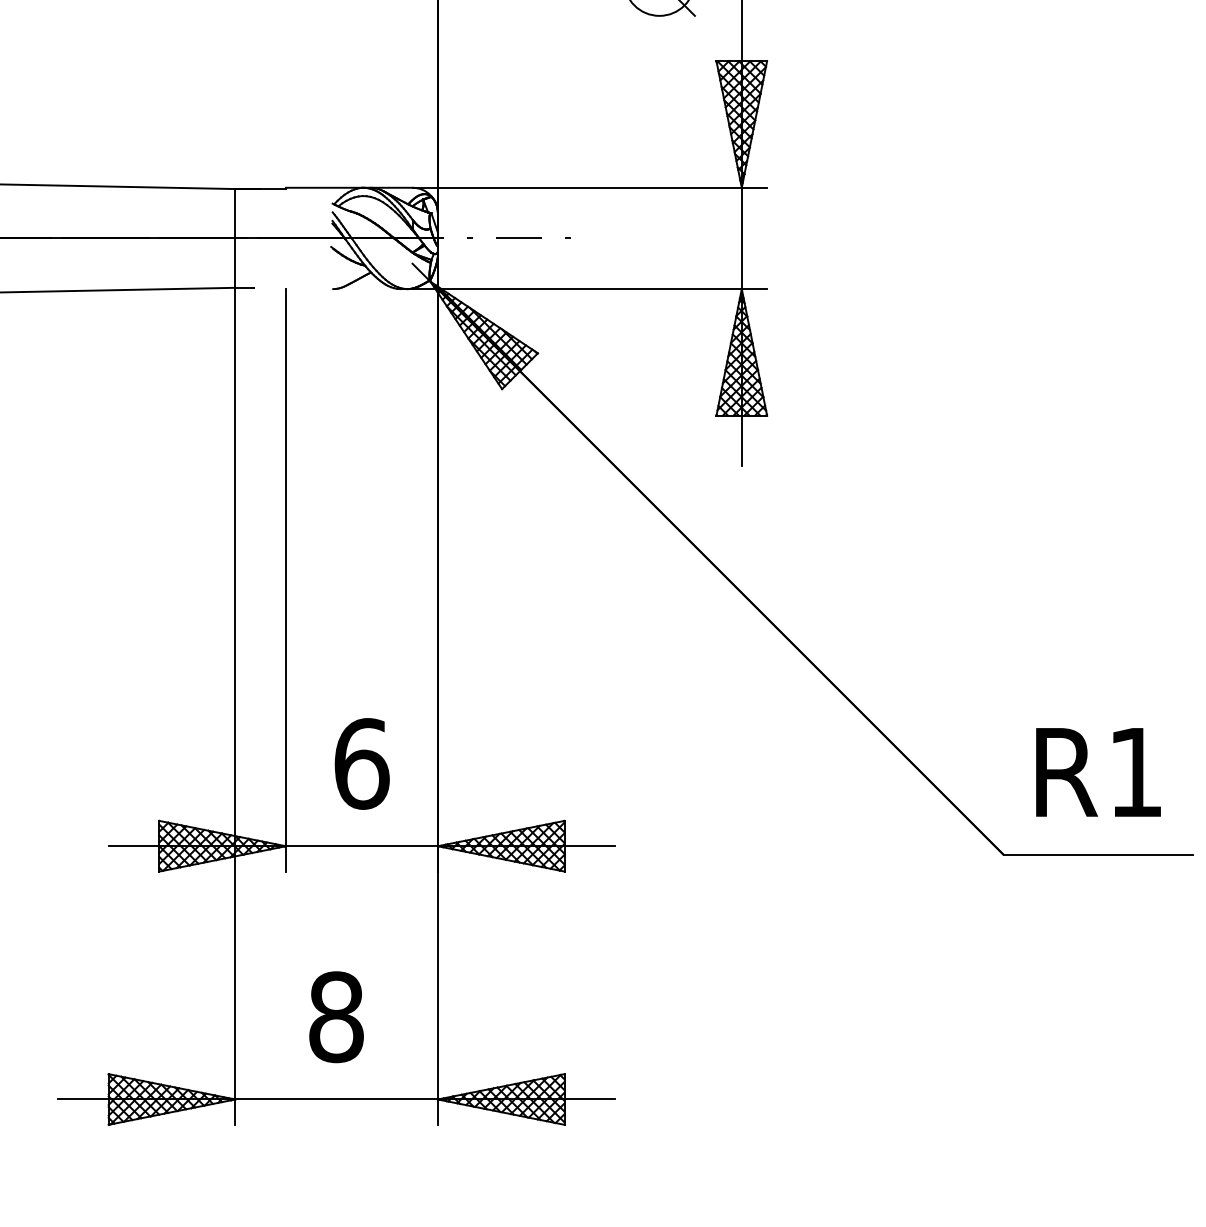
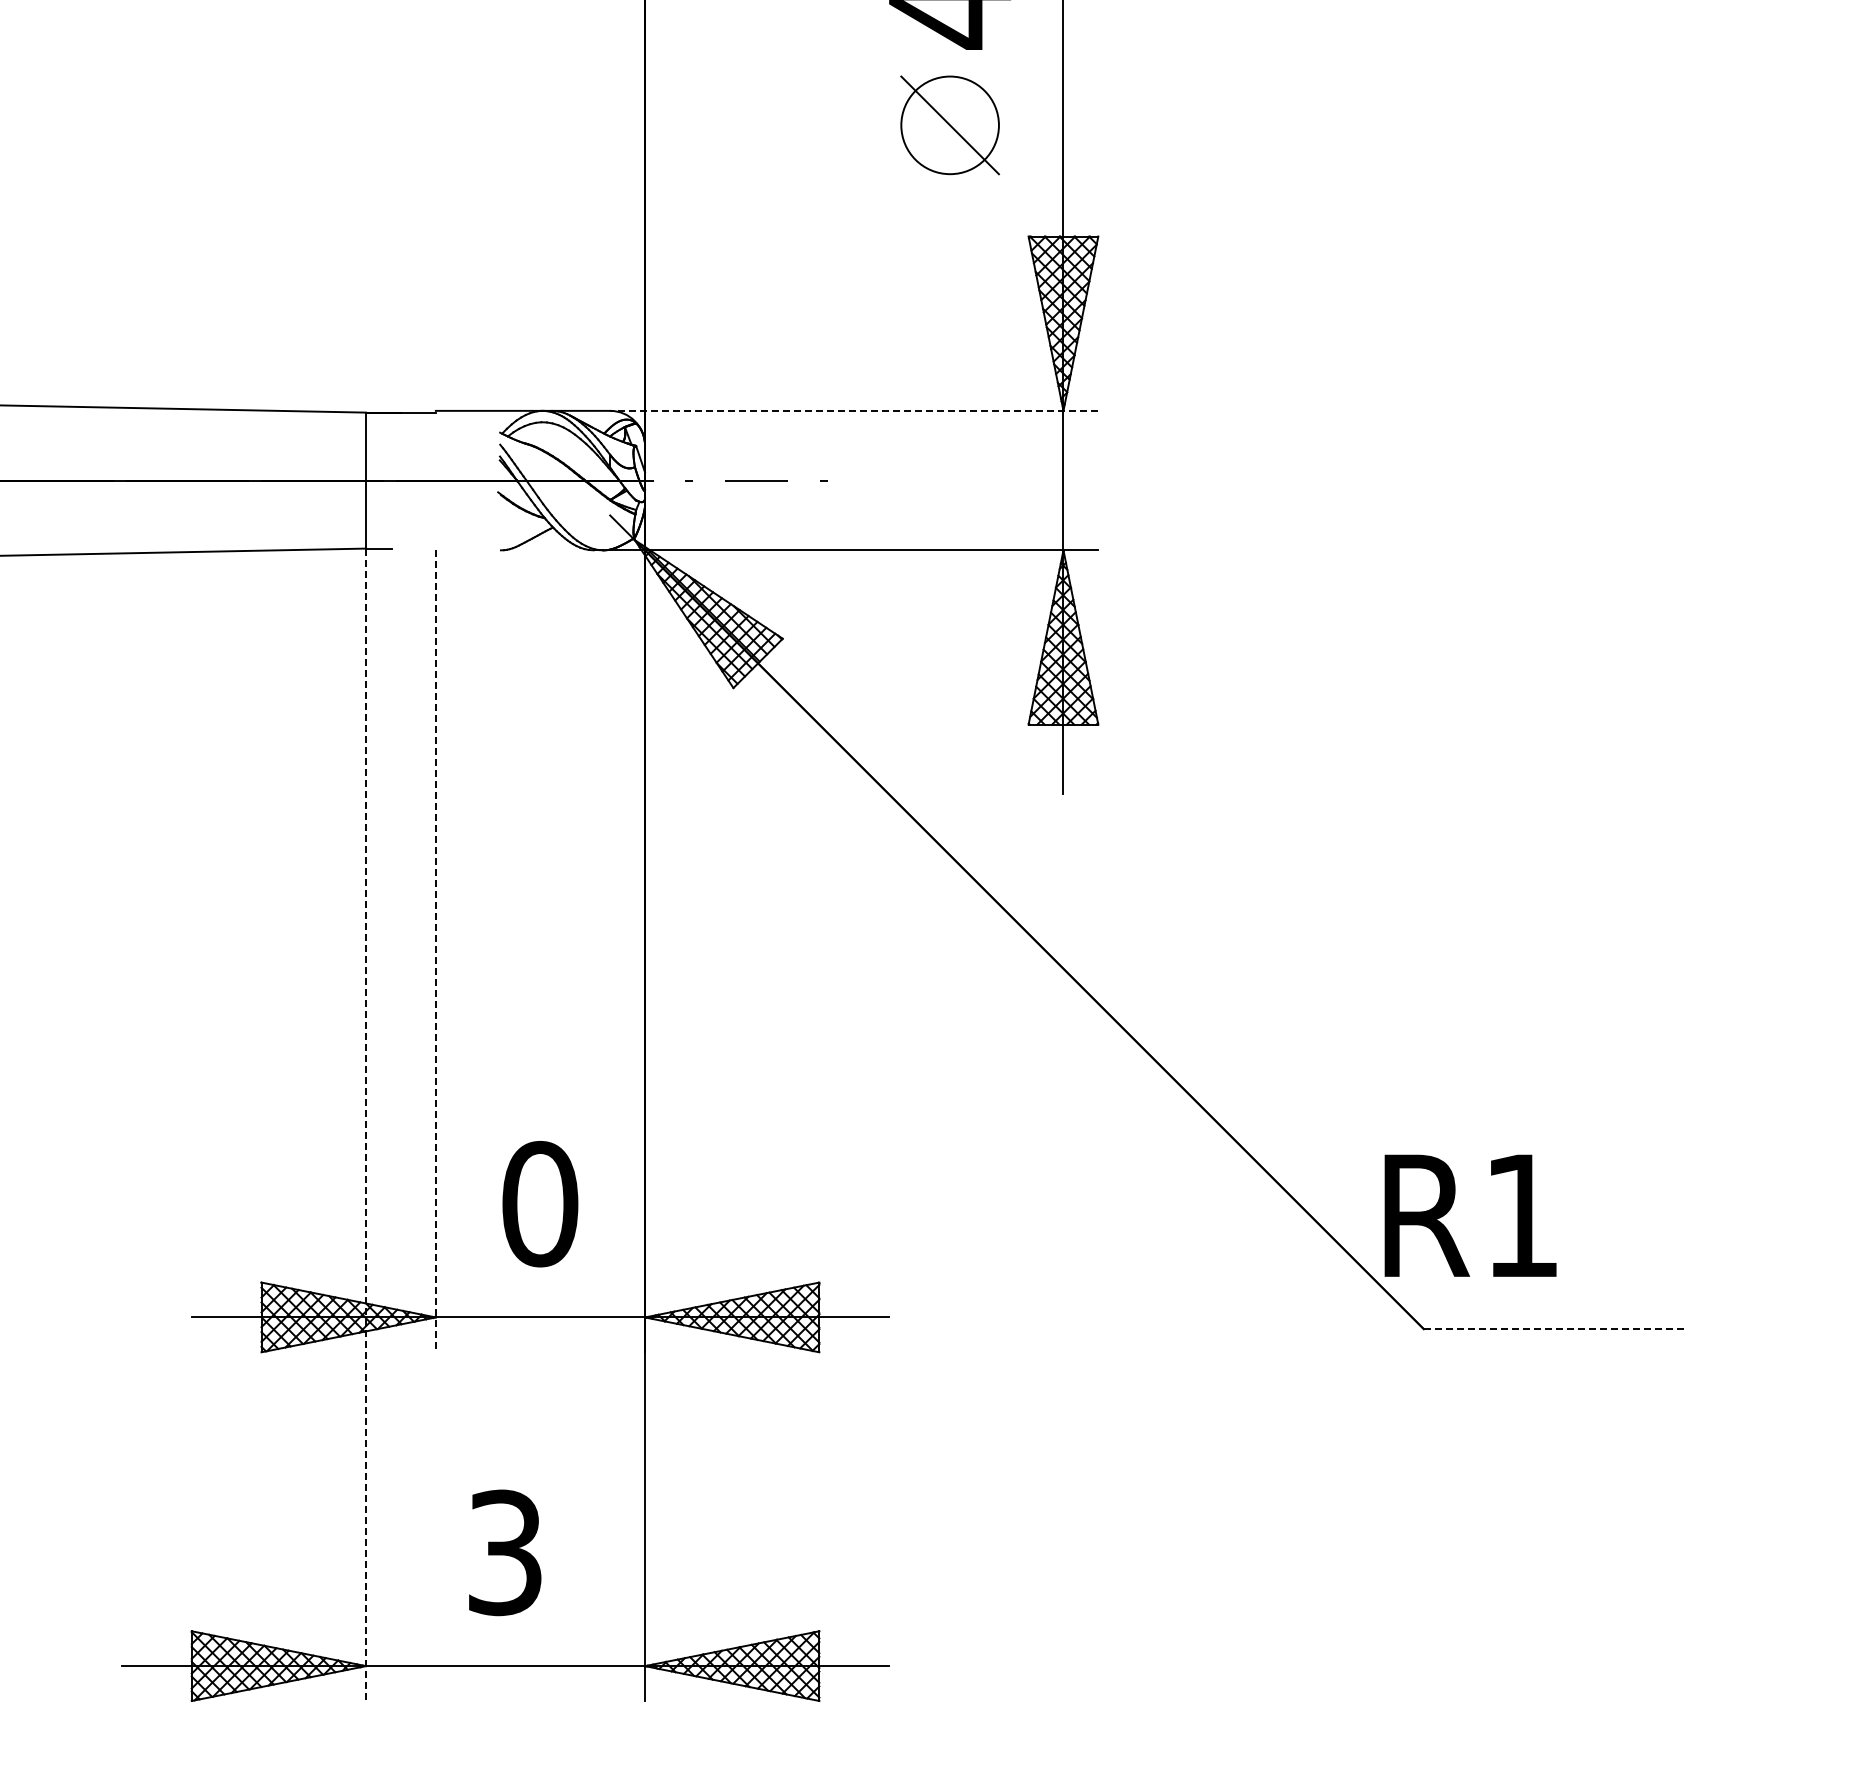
line: (589, 187) -> (853, 410), solid -> dashed
line: (285, 580) -> (435, 951), solid -> dashed
line: (235, 706) -> (366, 1125), solid -> dashed
text: (361, 764) -> (540, 1204), 6 -> 0
text: (1098, 772) -> (1470, 1215), moved
line: (1098, 854) -> (1554, 1329), solid -> dashed
text: (336, 1016) -> (505, 1552), 8 -> 3

